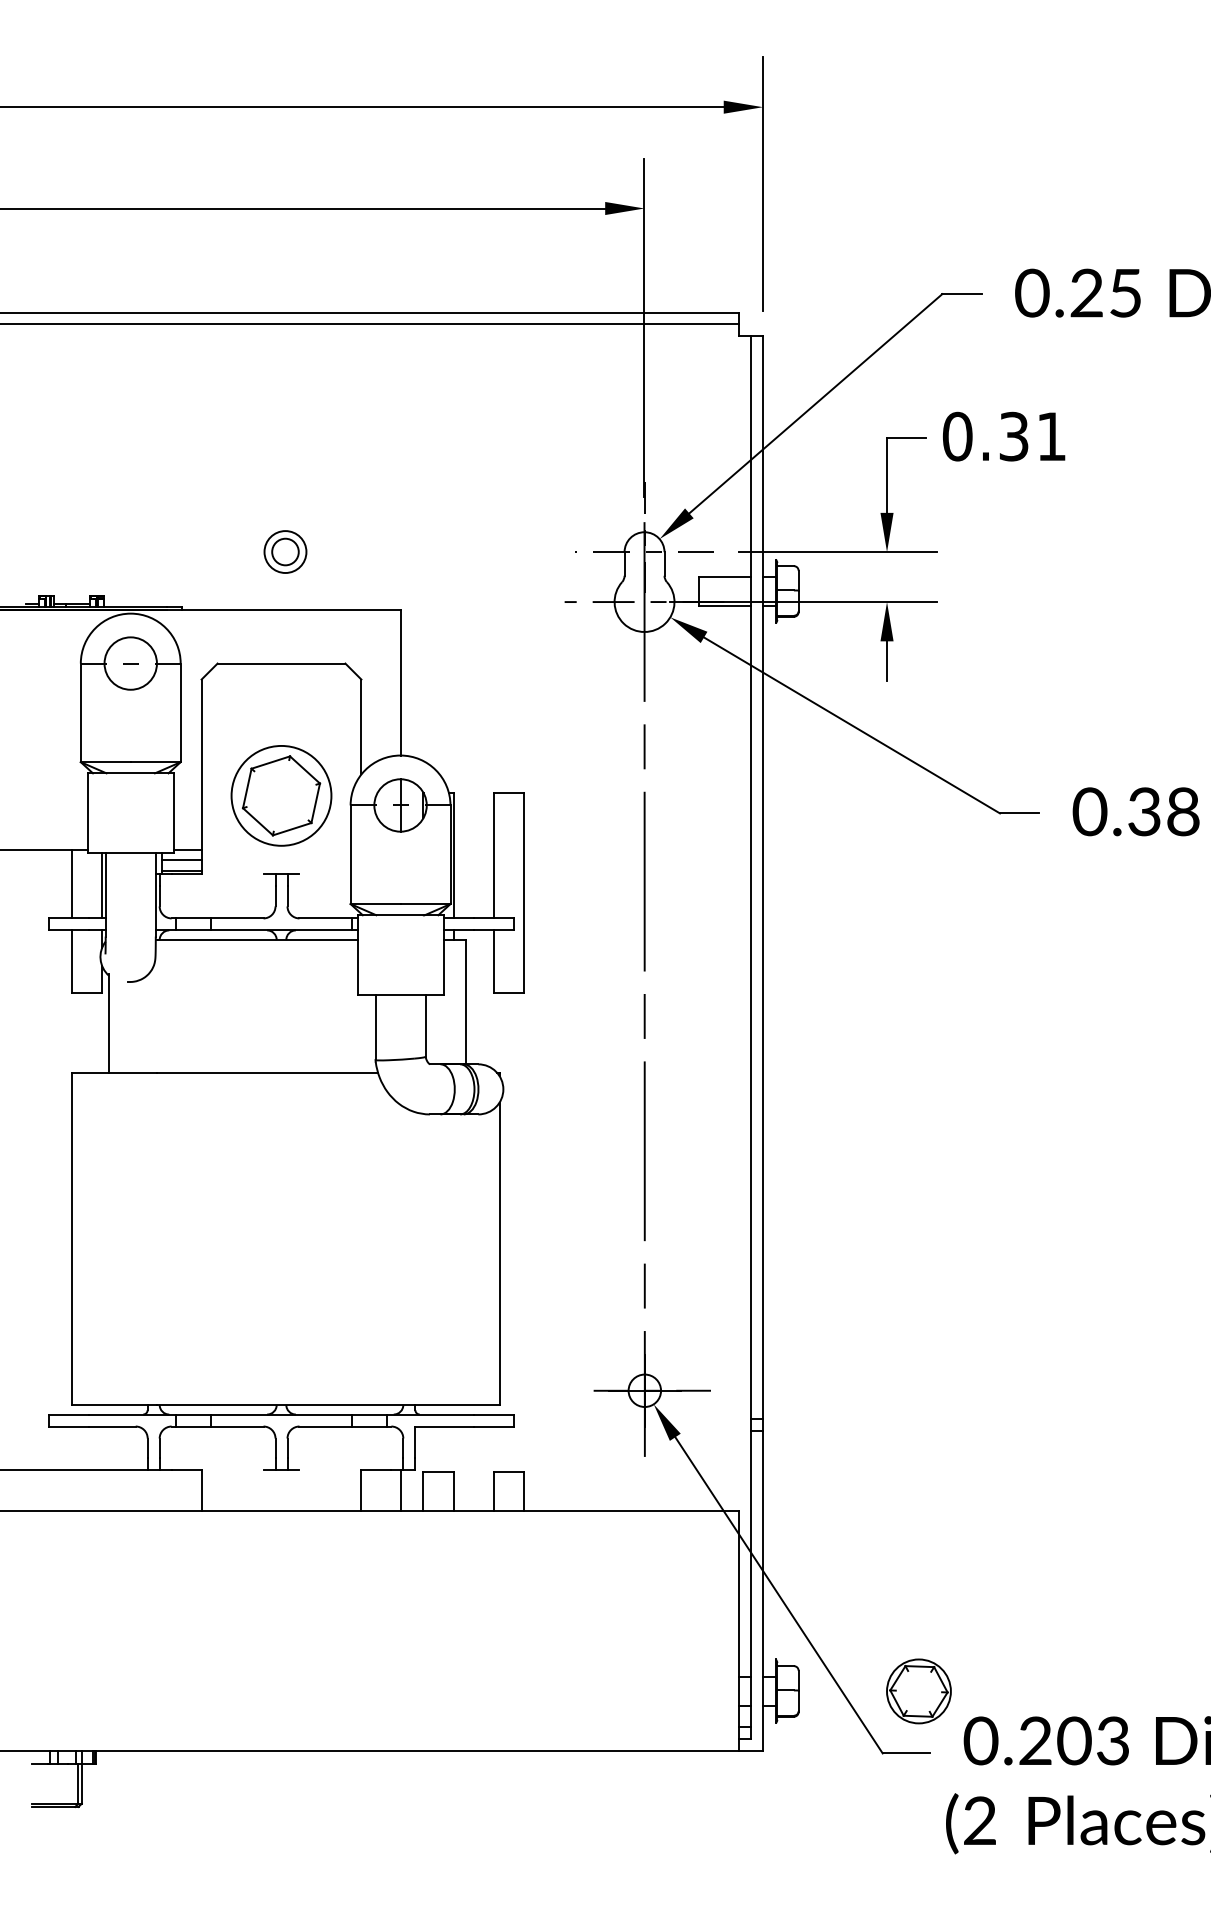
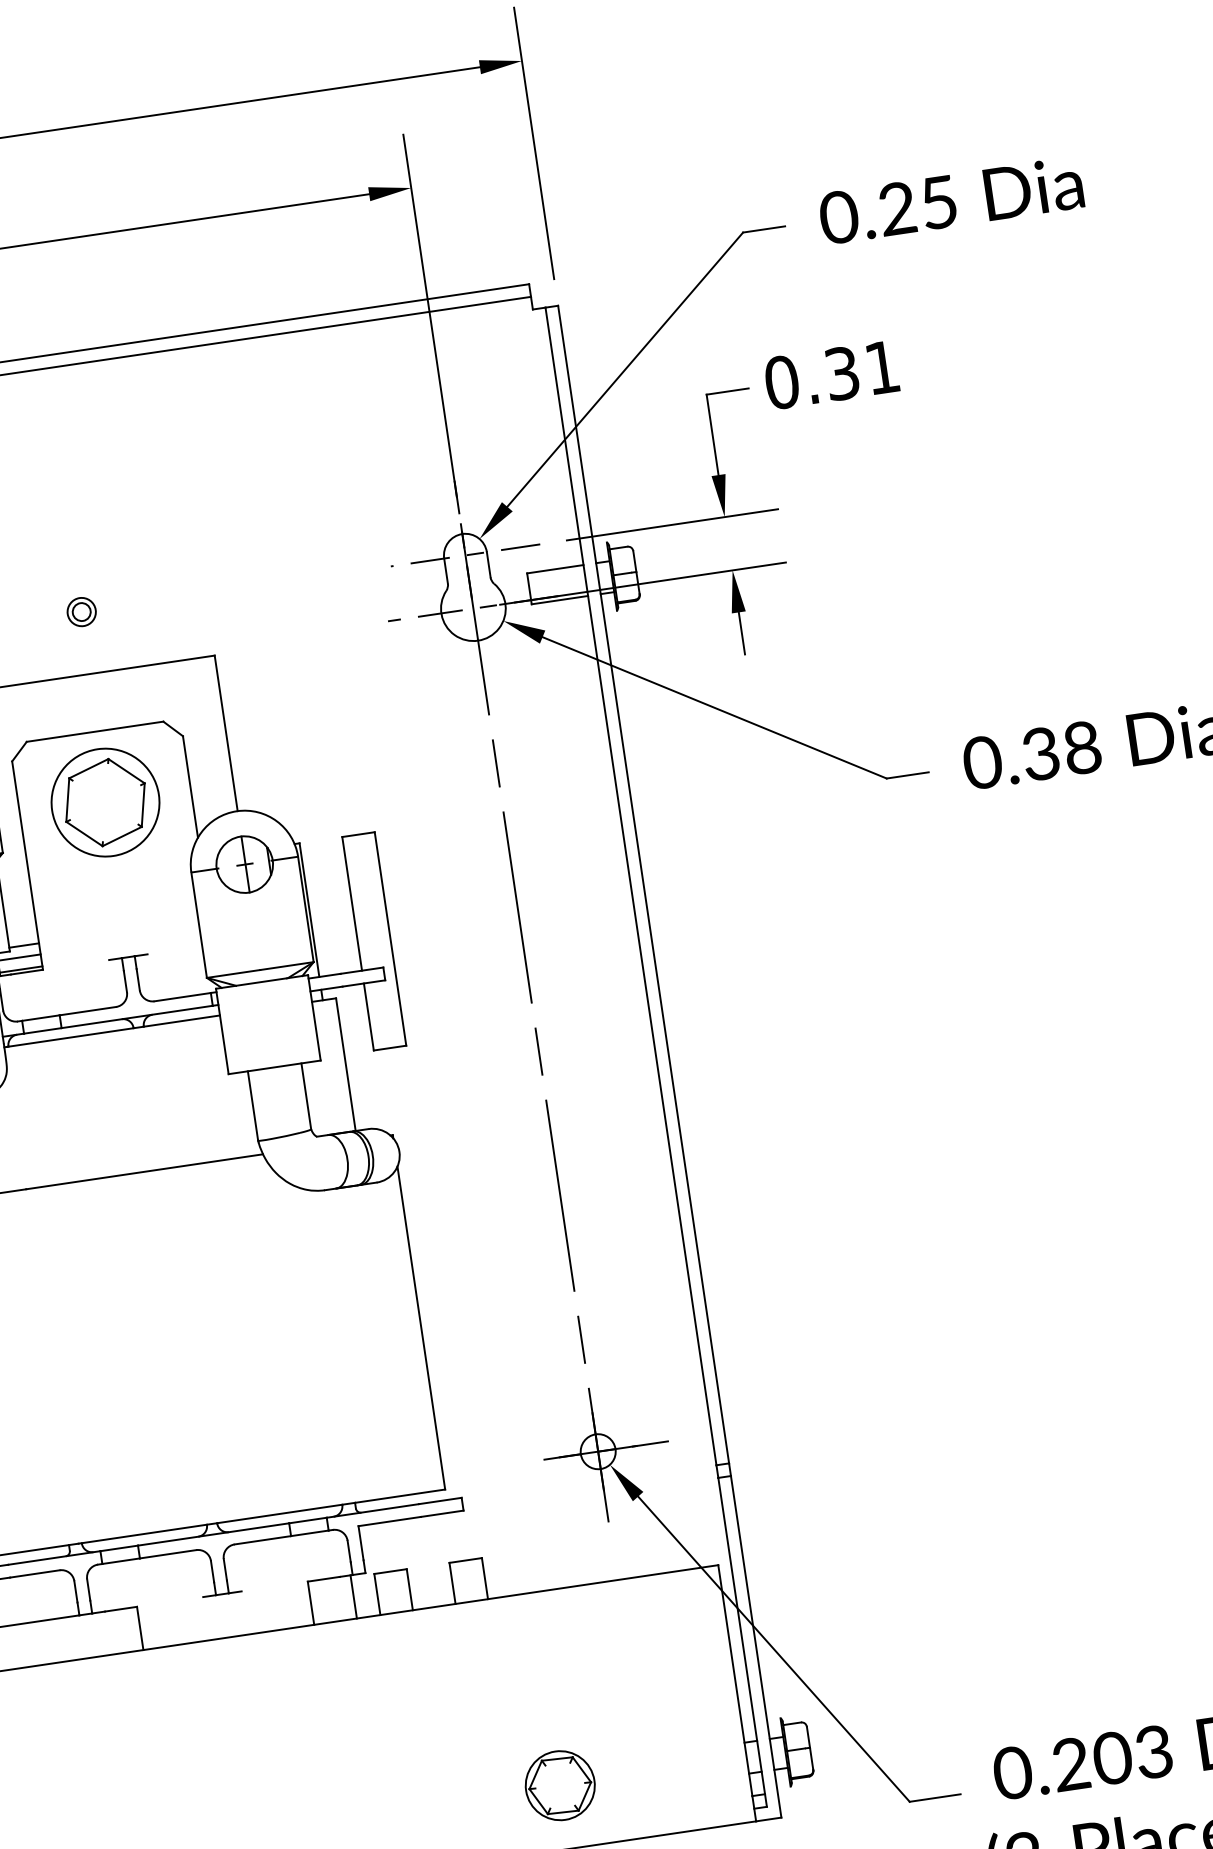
part: (285, 552) -> (81, 612), size x0.62
part: (281, 795) -> (105, 802), moved
part: (918, 1691) -> (559, 1785), moved

